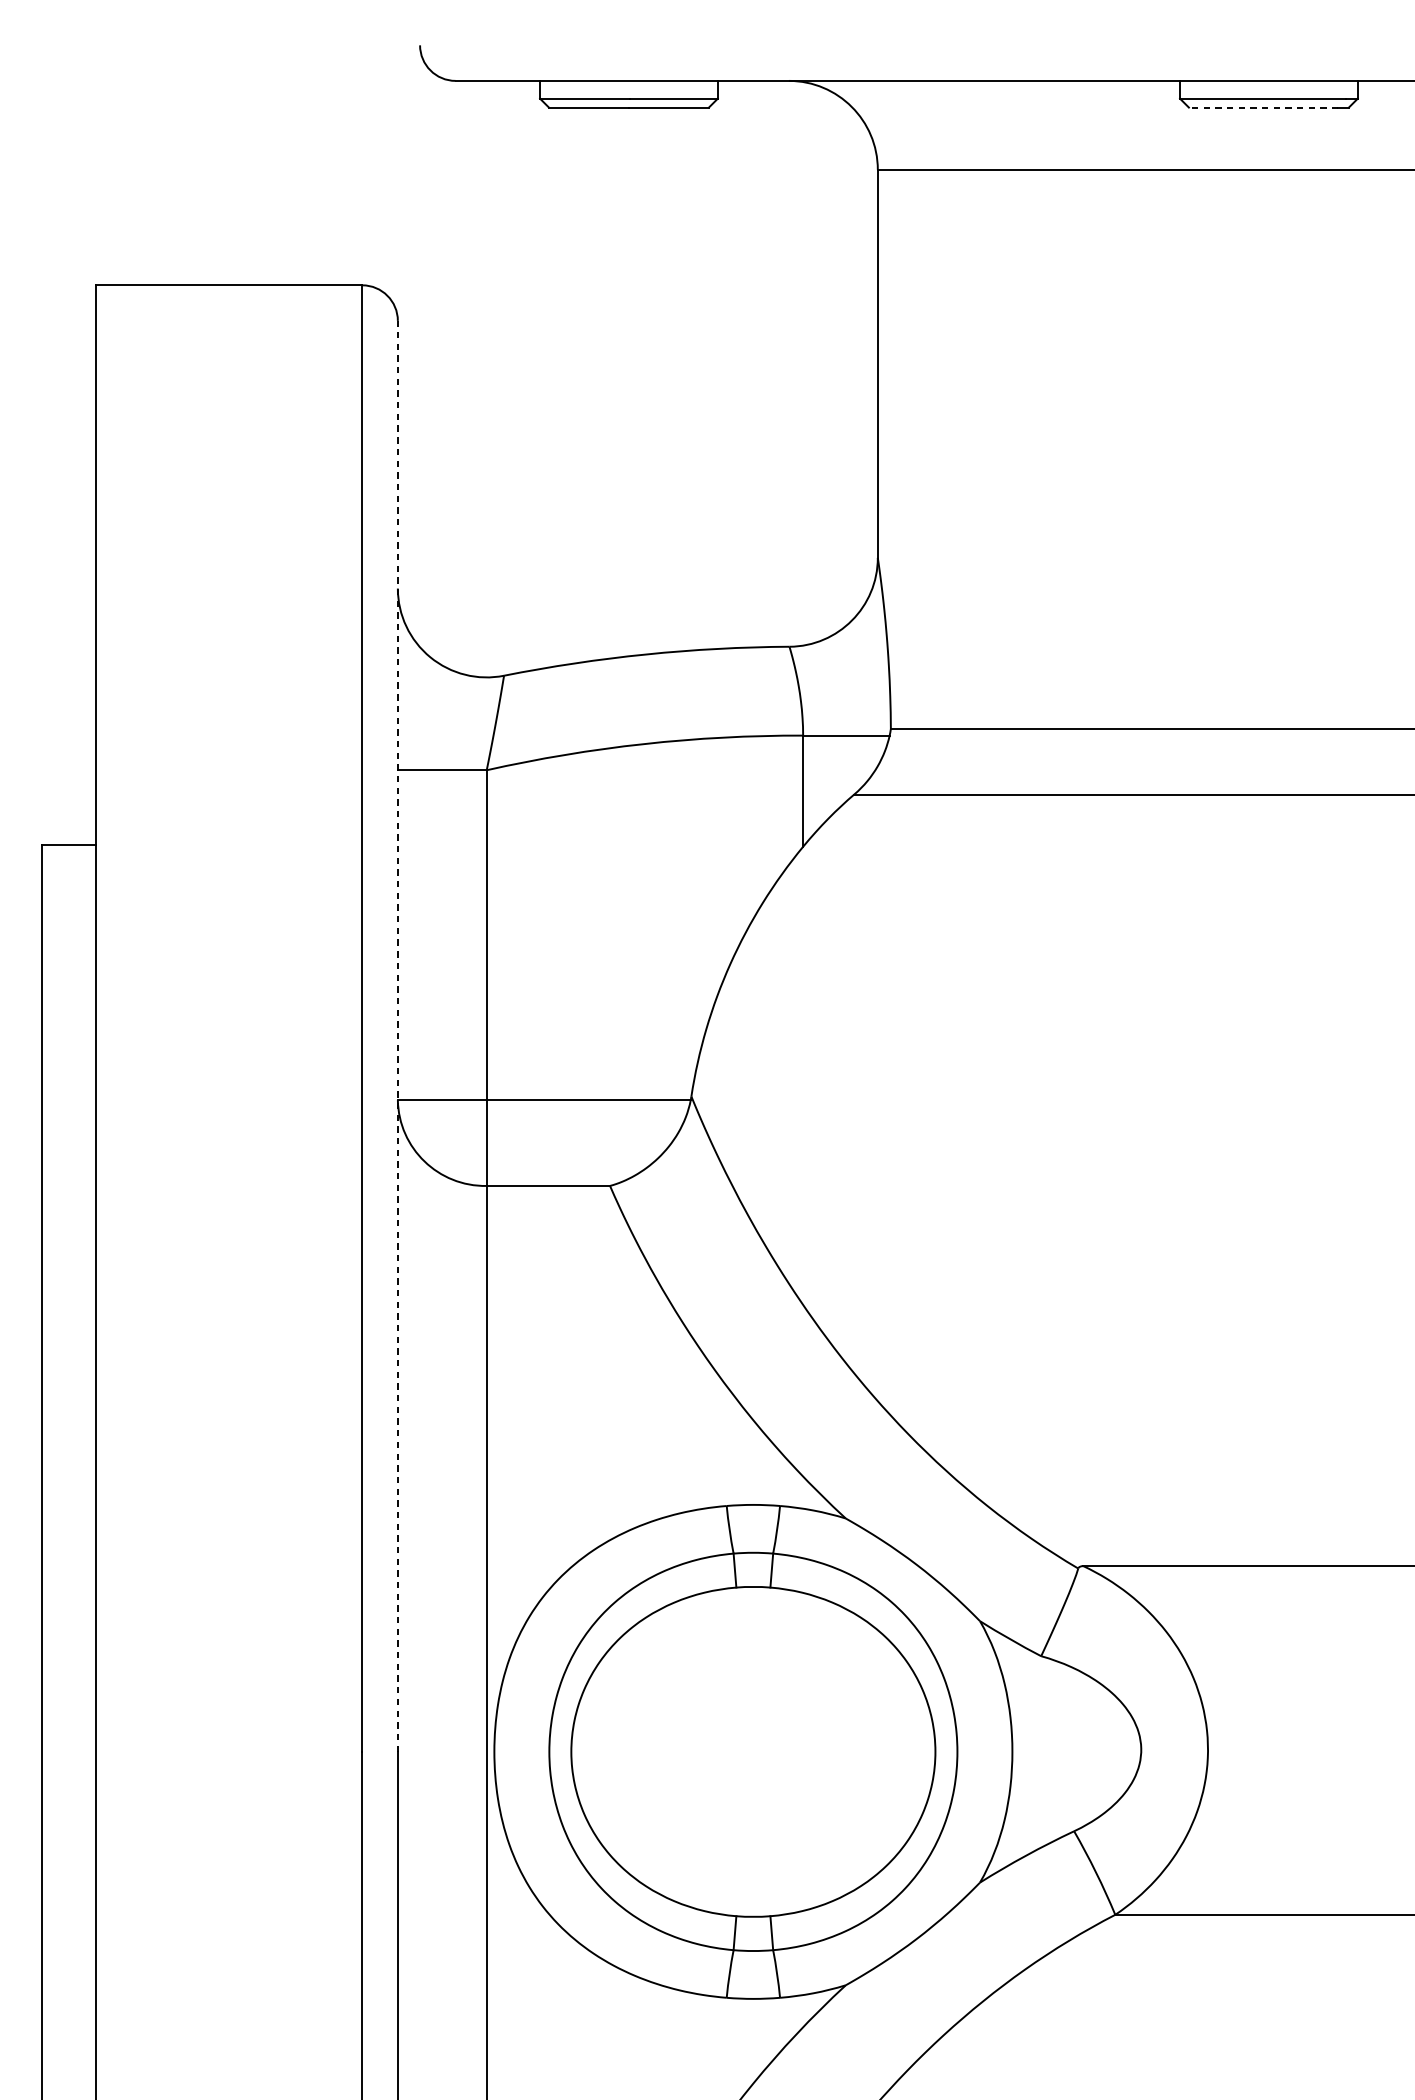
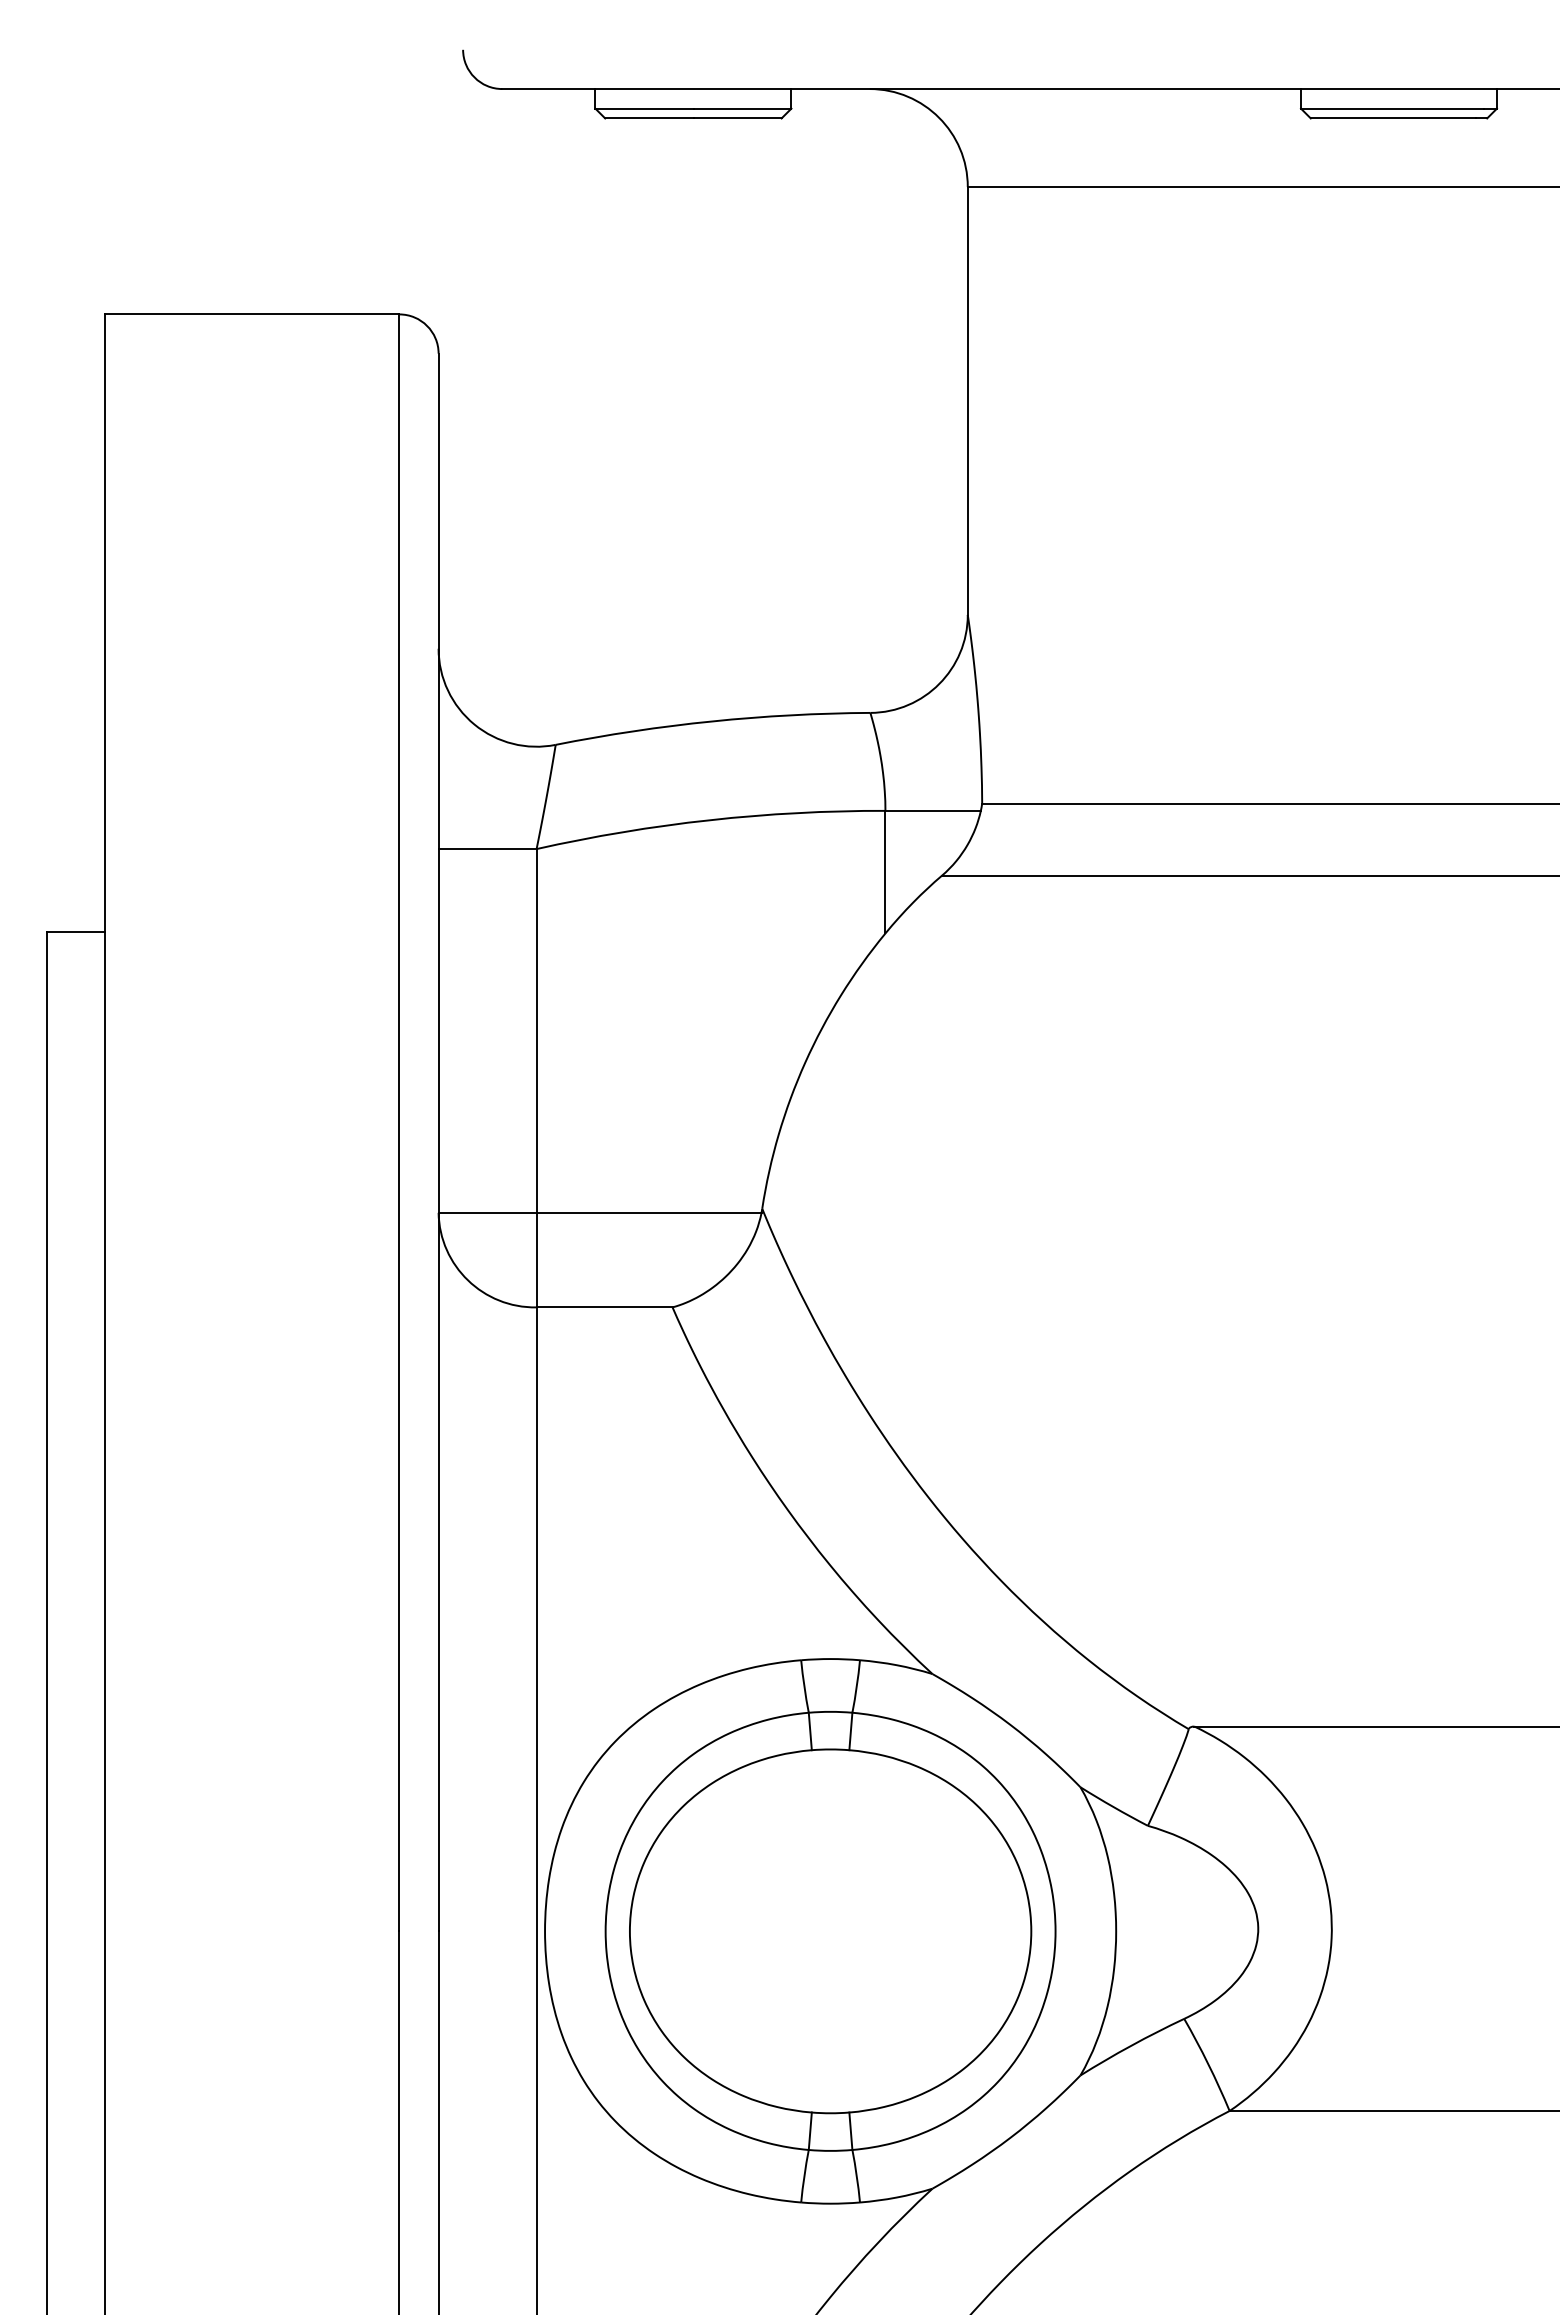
line: (1263, 107) -> (1392, 118), dashed -> solid
line: (397, 1036) -> (438, 1142), dashed -> solid

